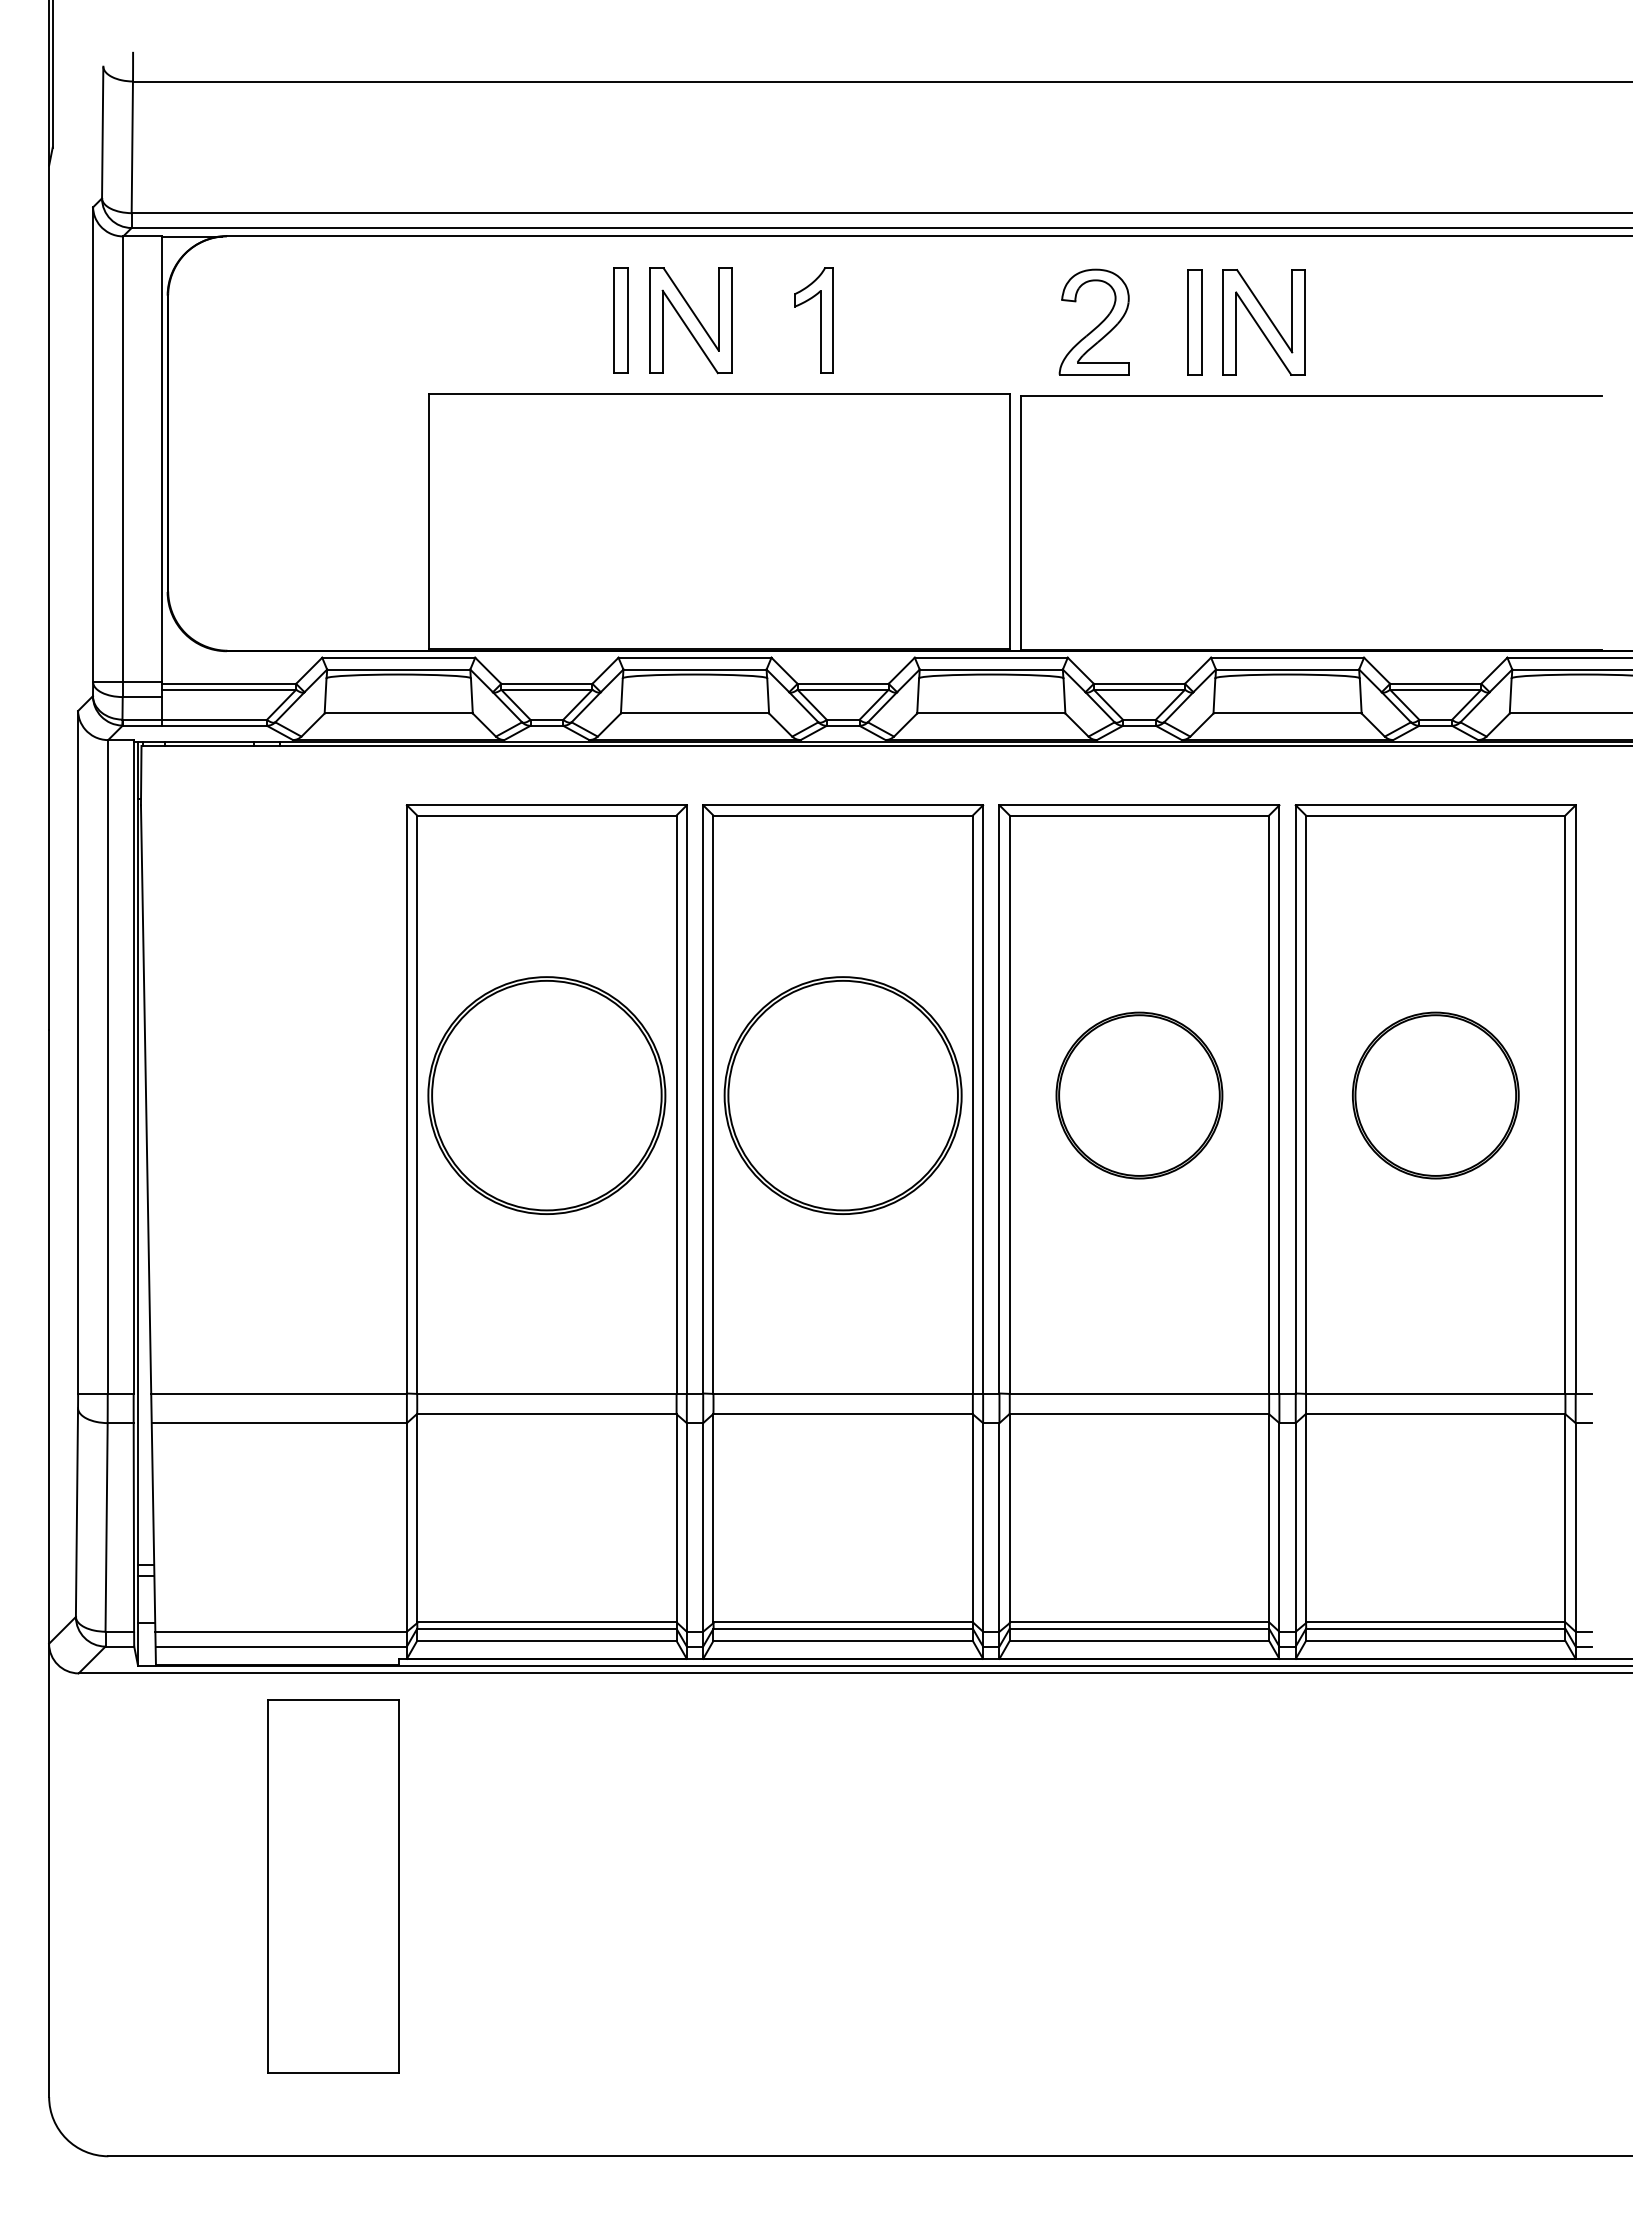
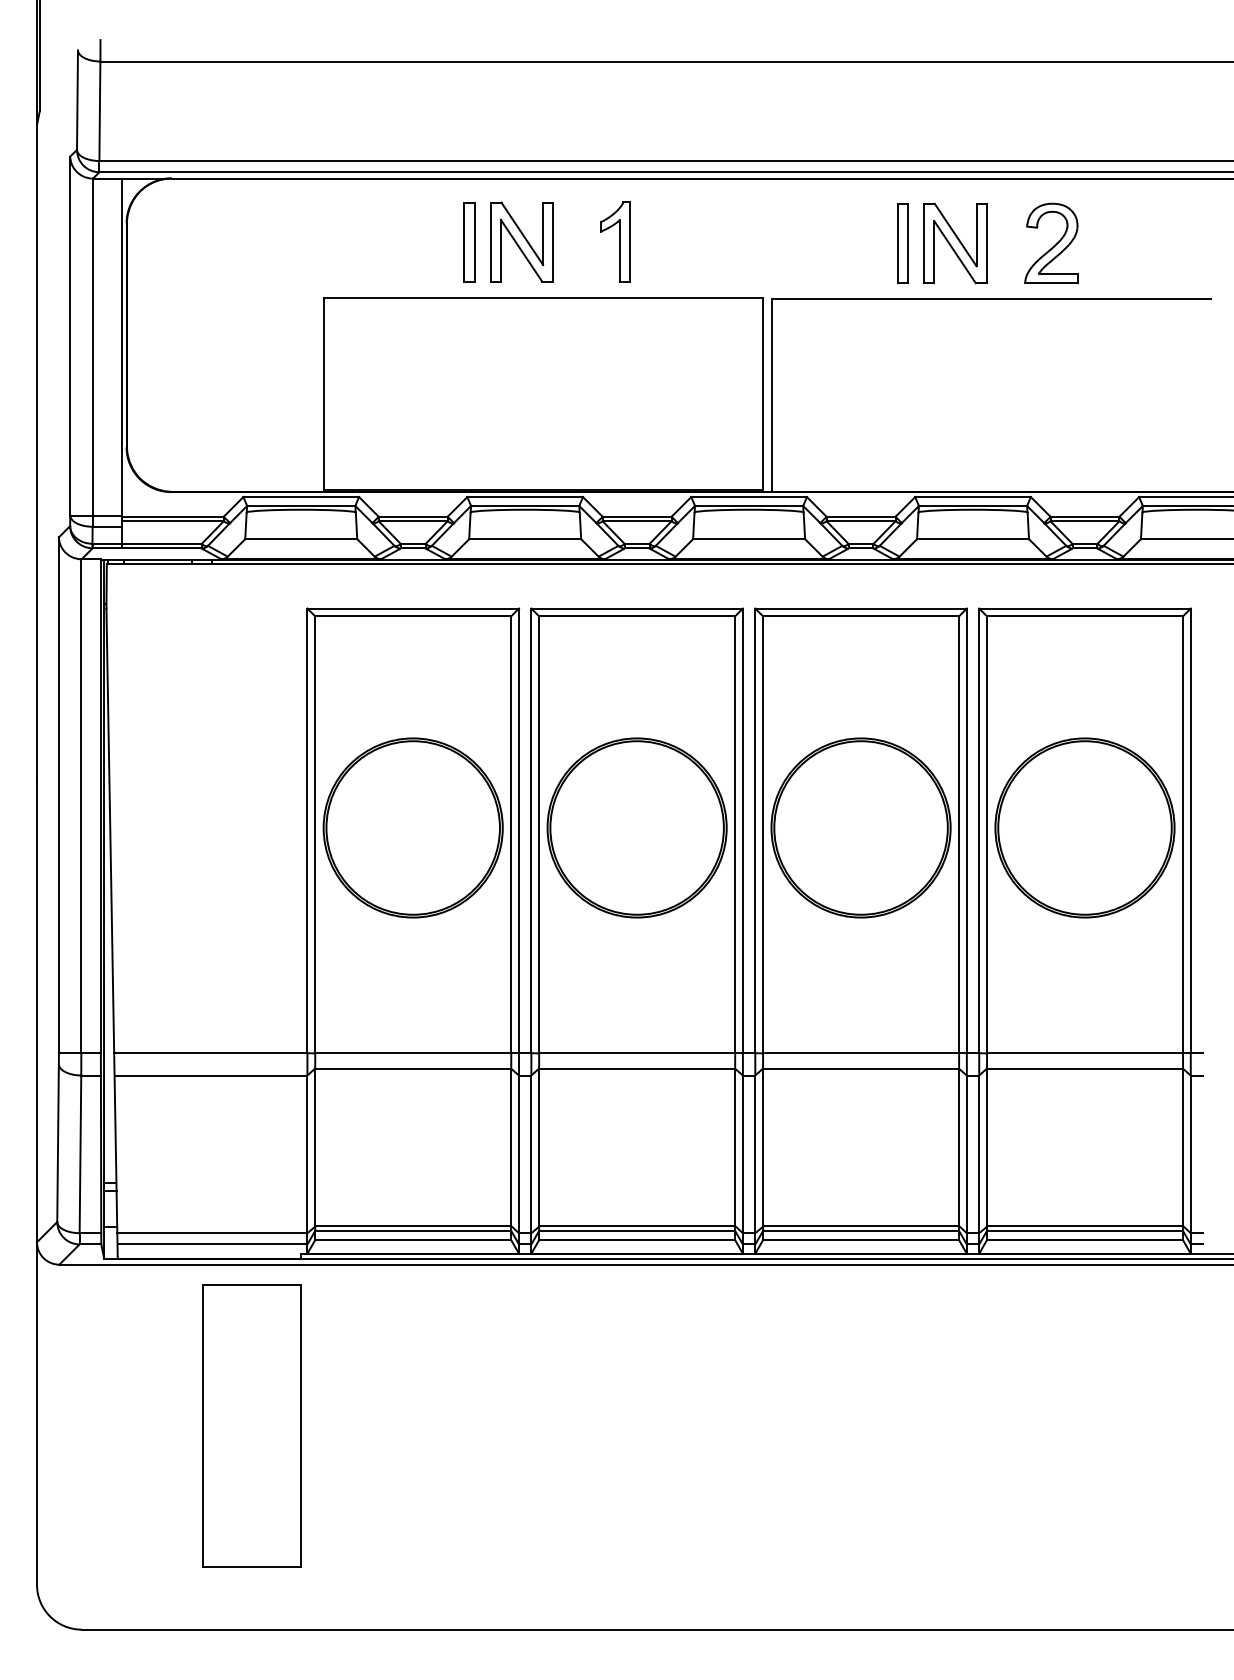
part: (1093, 321) -> (1050, 242), moved
part: (1139, 1095) -> (861, 827), size x1.43
part: (1435, 1095) -> (1084, 827), size x1.43

